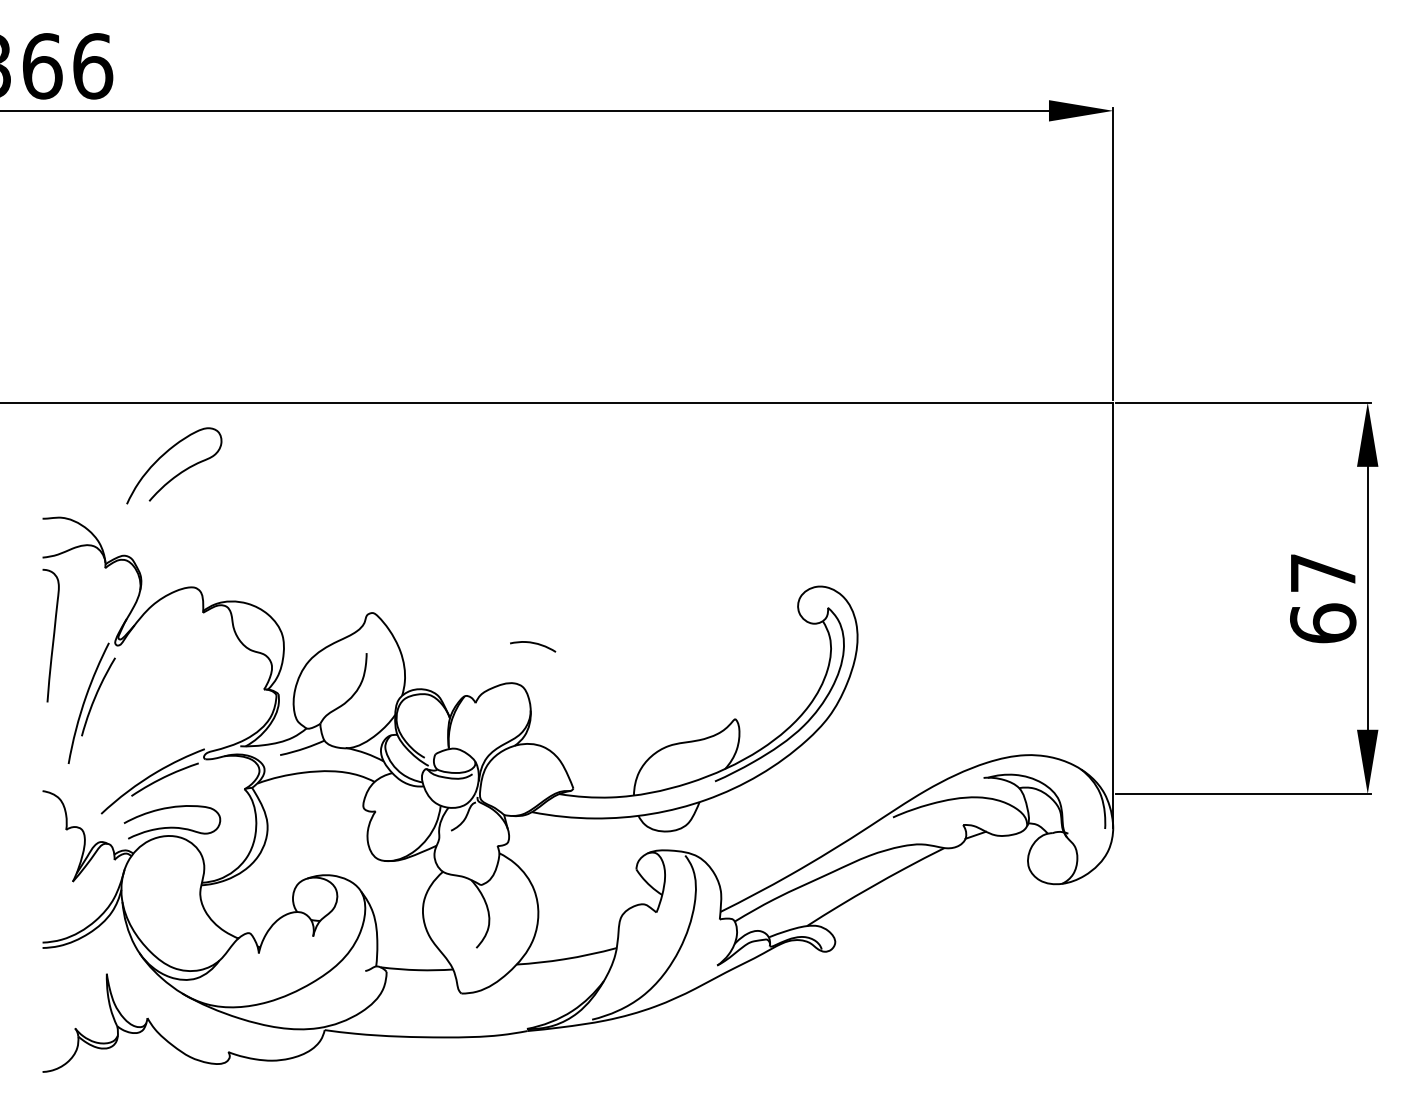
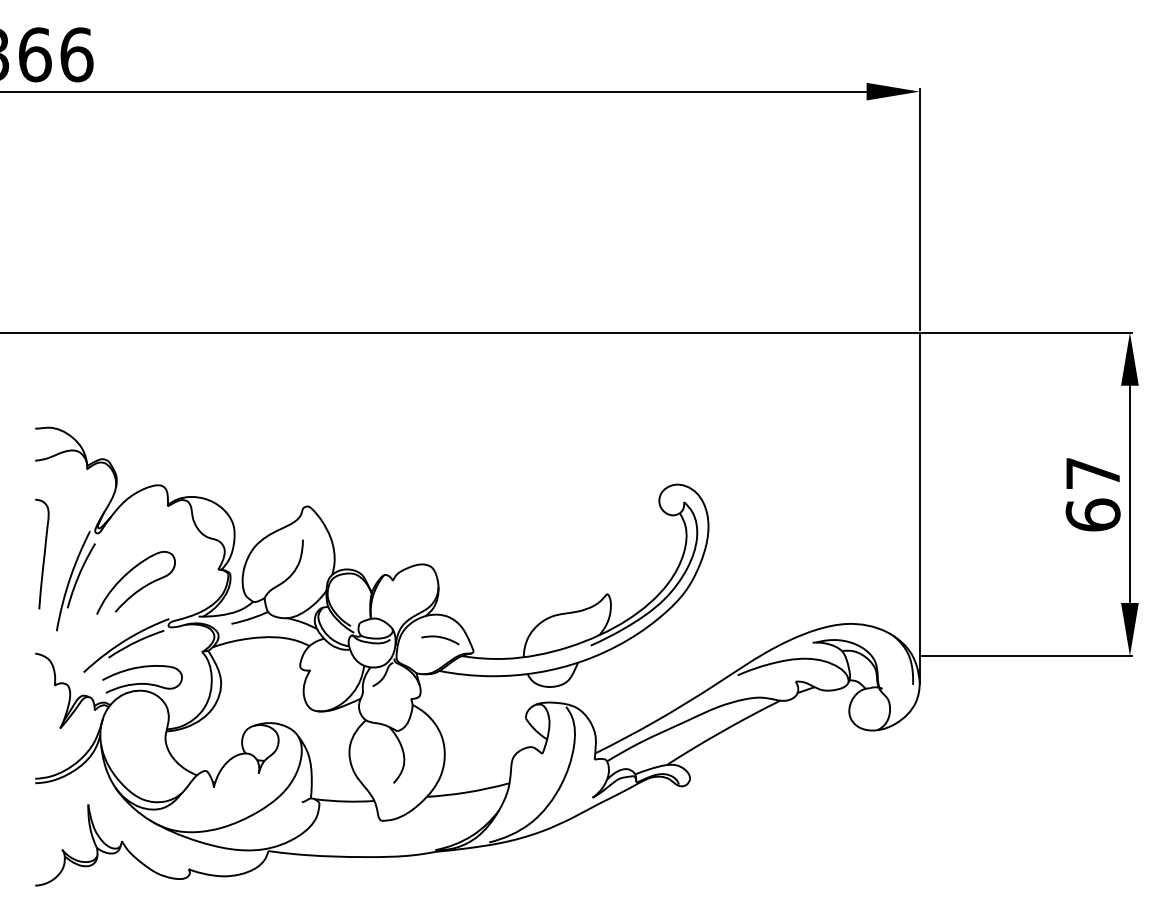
curve: (177, 473) -> (138, 589), moved
curve: (52, 634) -> (43, 553), moved
curve: (533, 644) -> (440, 638), moved

